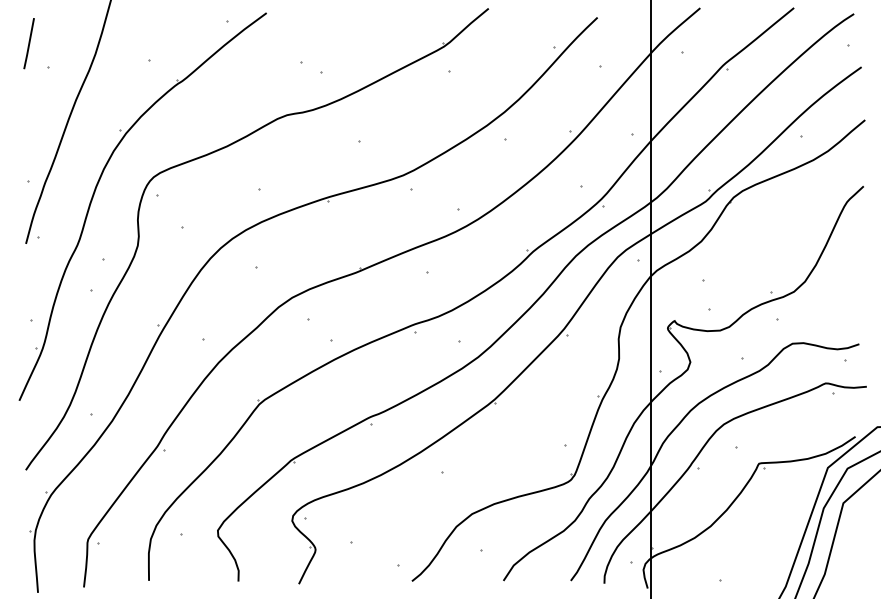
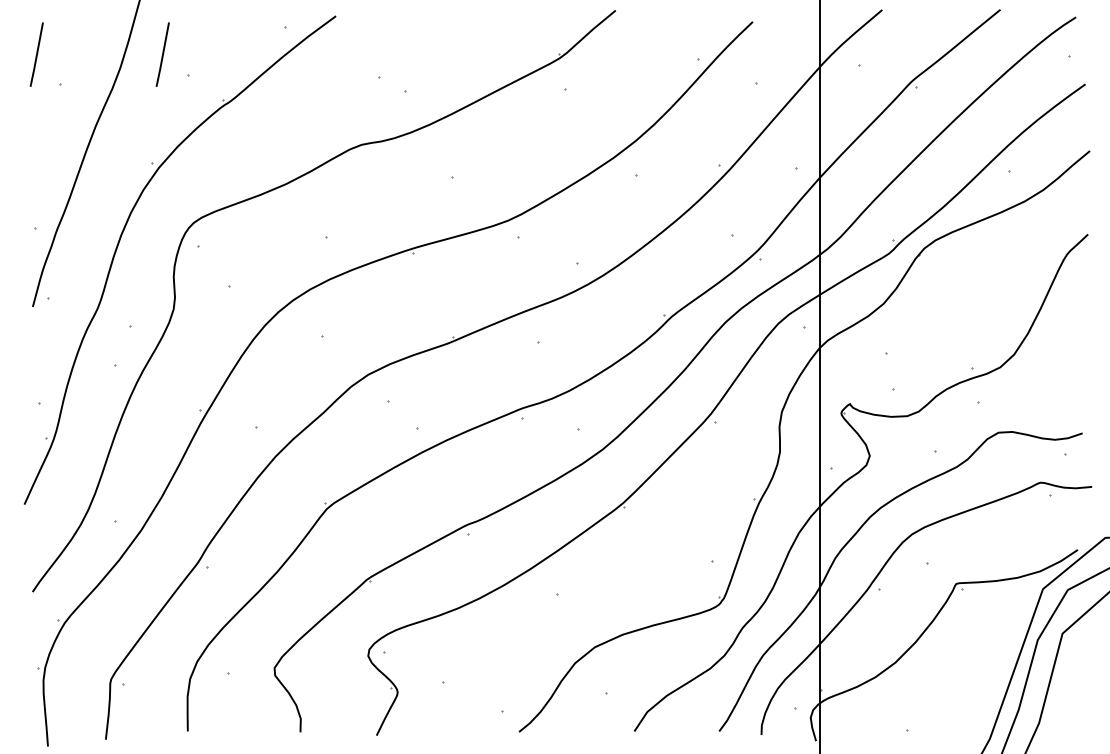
line: (128, 43) -> (162, 54), added

